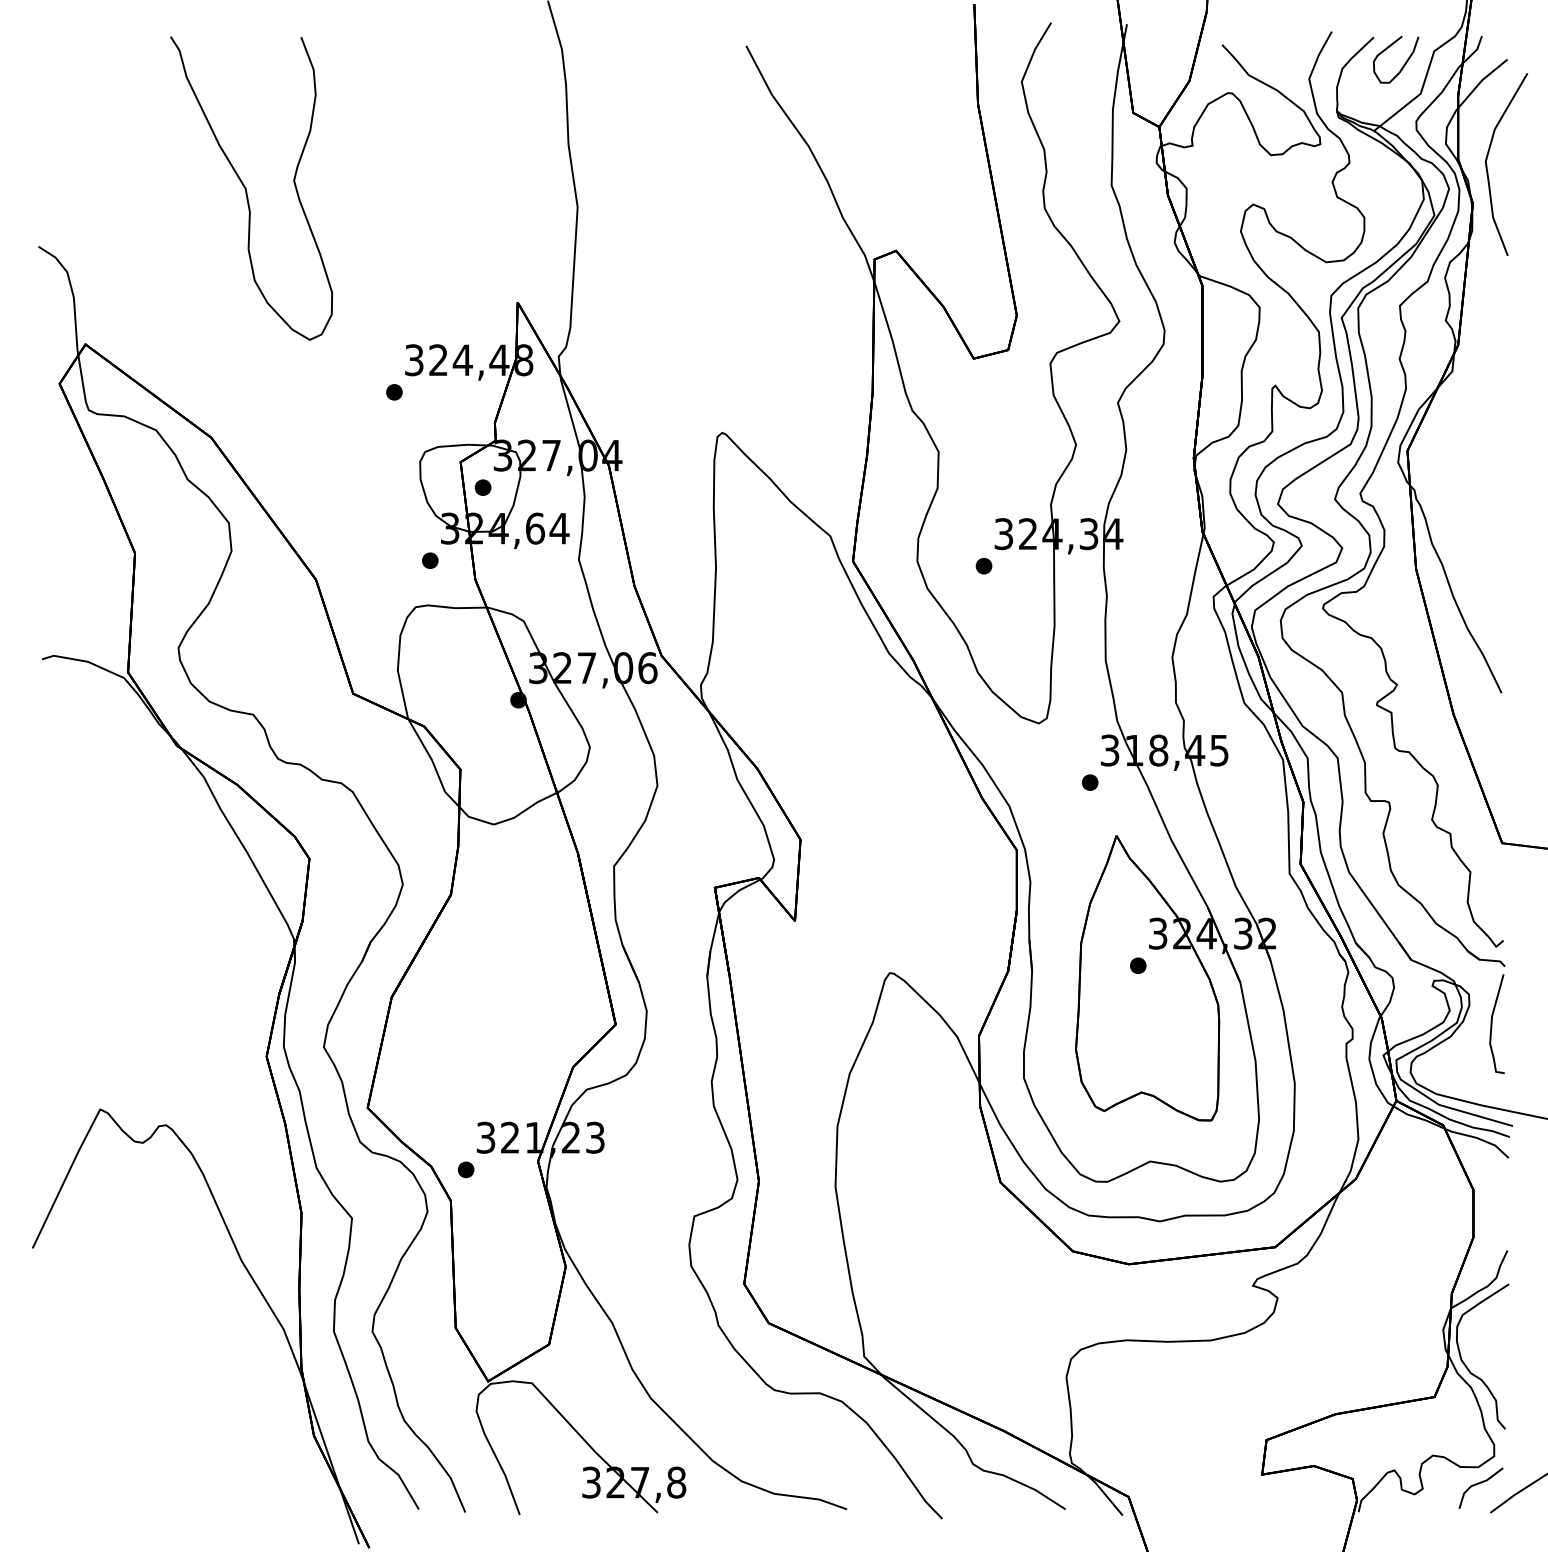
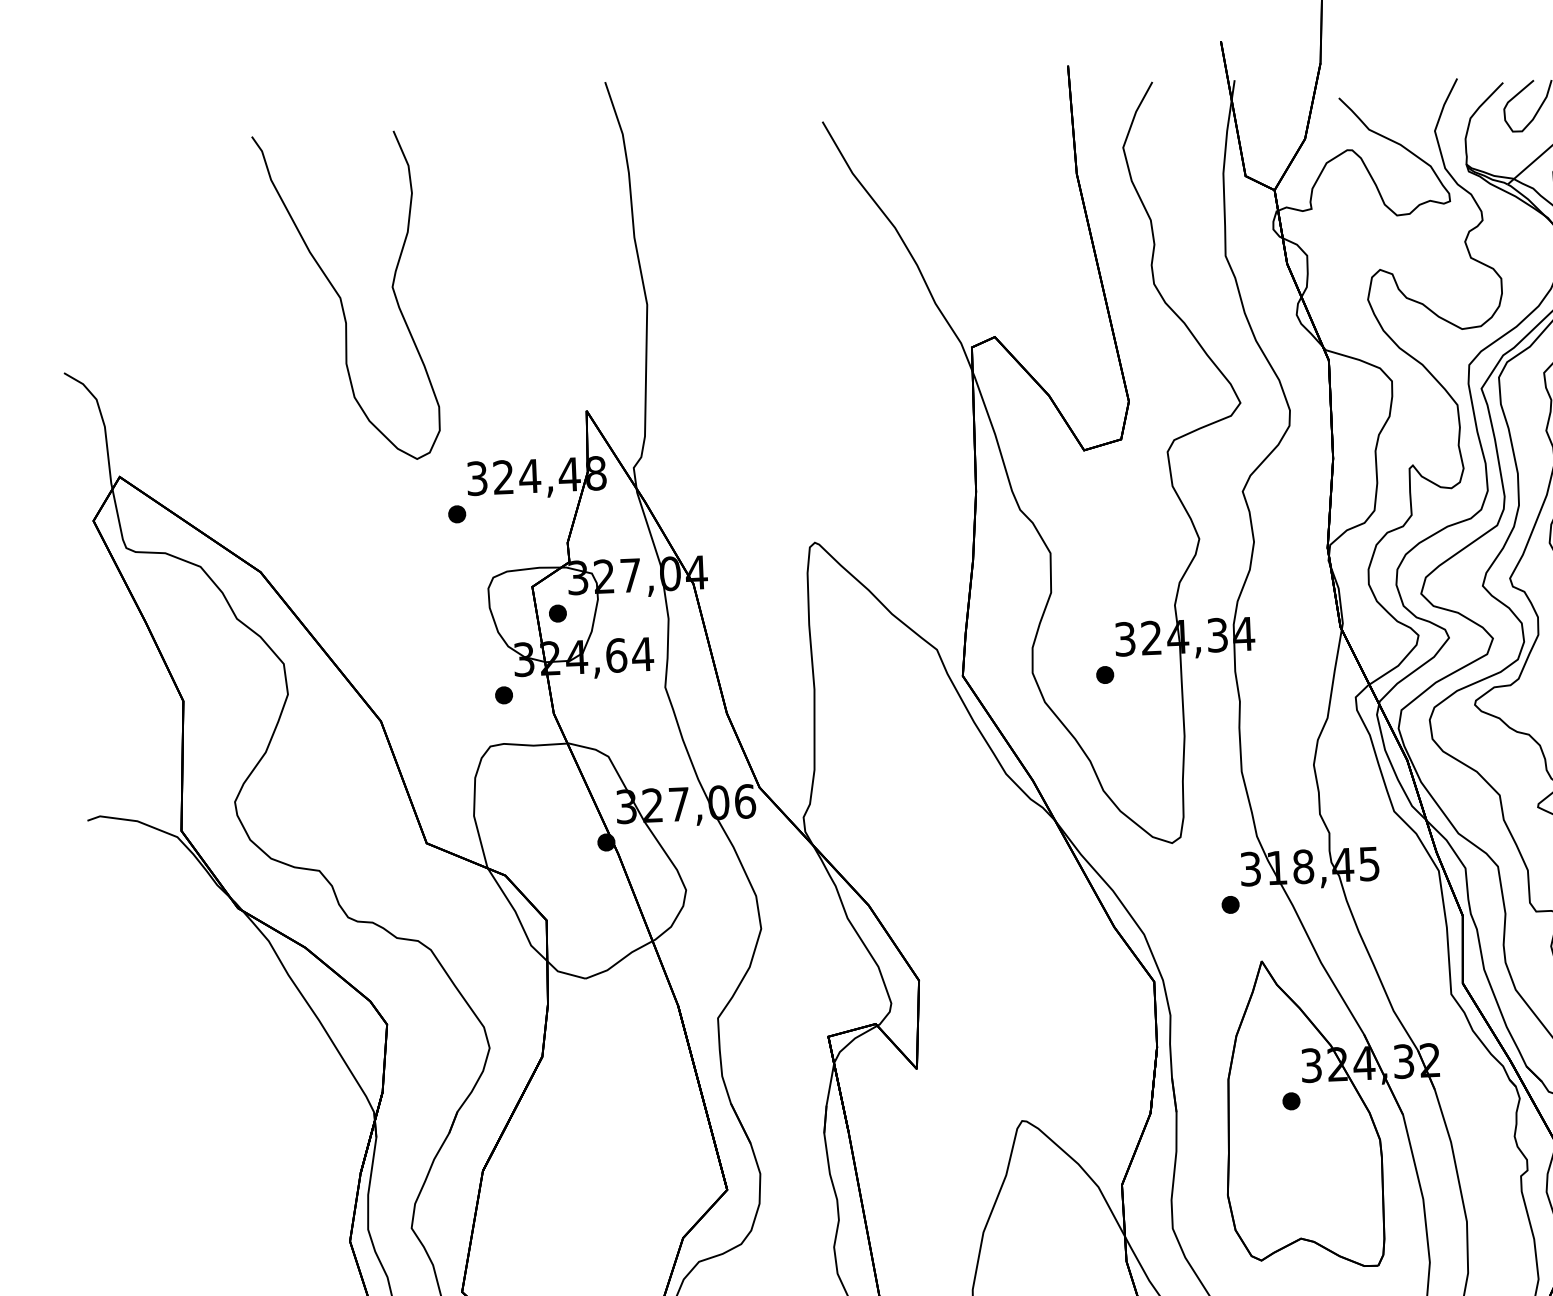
curve: (246, 188) -> (341, 297), moved

